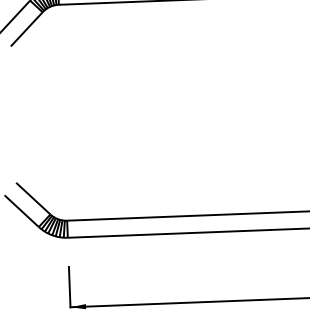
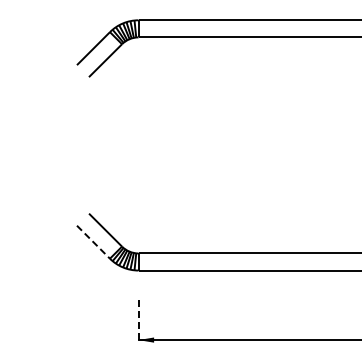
line: (21, 211) -> (93, 242), solid -> dashed
line: (69, 287) -> (138, 320), solid -> dashed

